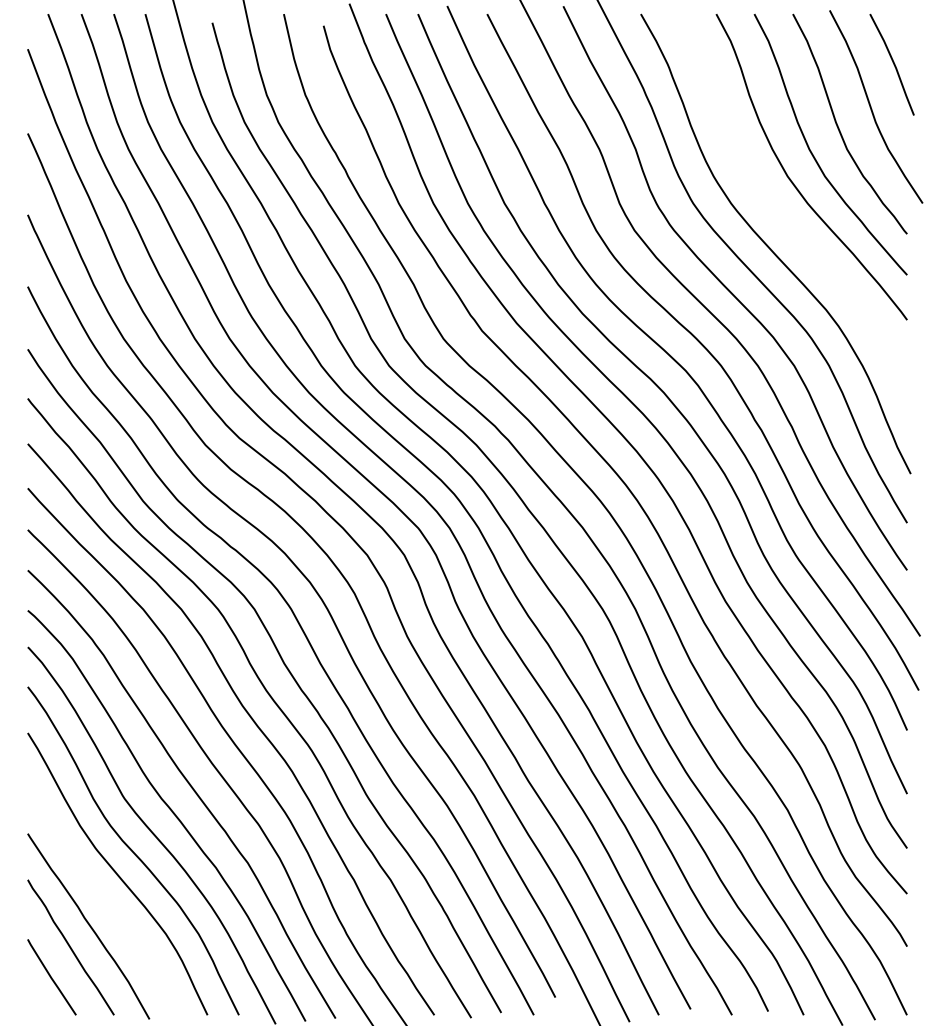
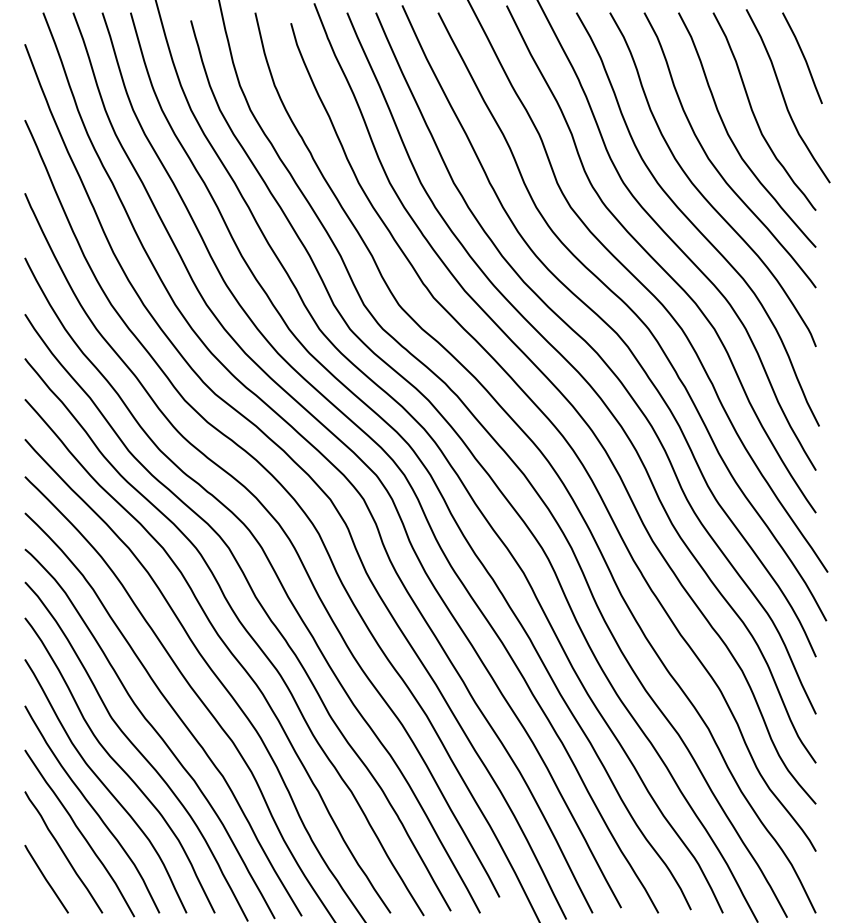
curve: (778, 212) -> (700, 191), added
curve: (102, 898) -> (92, 808), added

